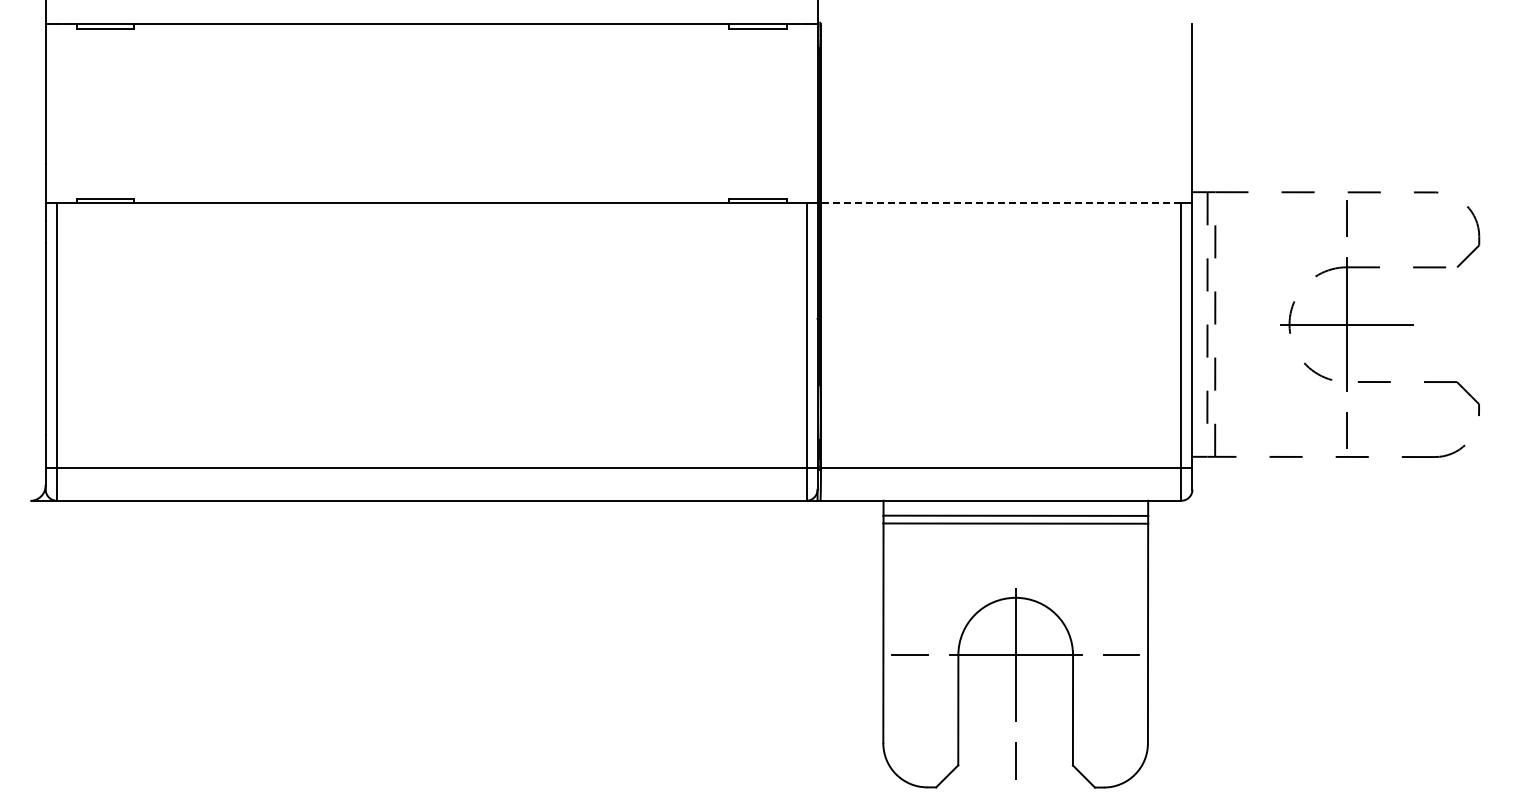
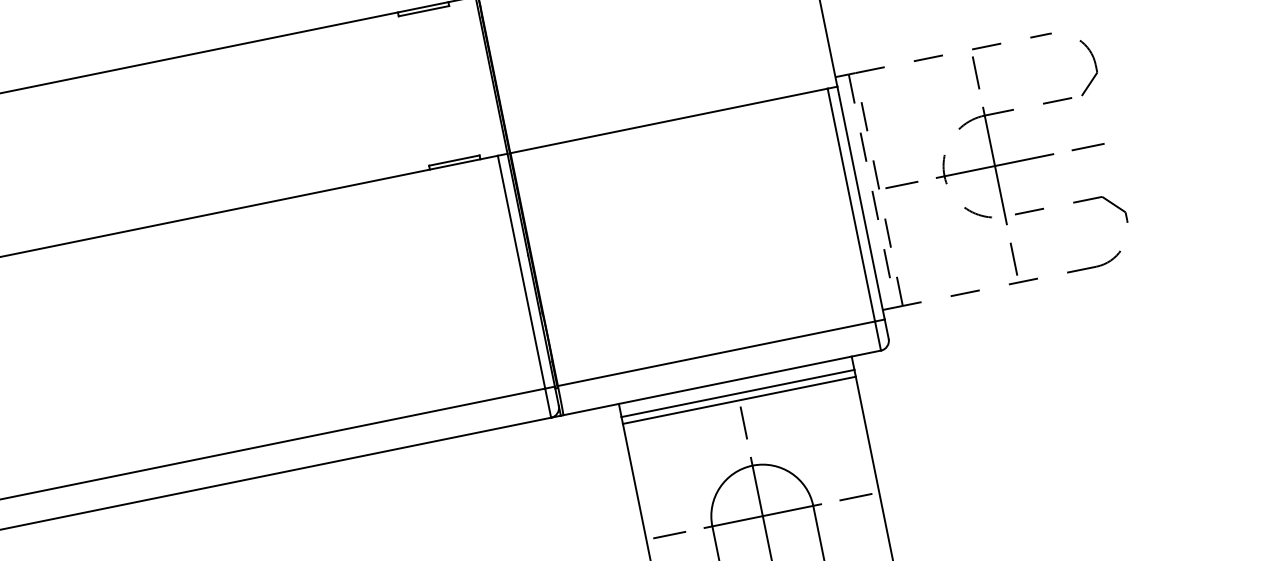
line: (1000, 203) -> (668, 121), dashed -> solid
line: (1240, 324) -> (901, 184), added
line: (1452, 324) -> (1087, 147), added
line: (1015, 548) -> (743, 422), added

